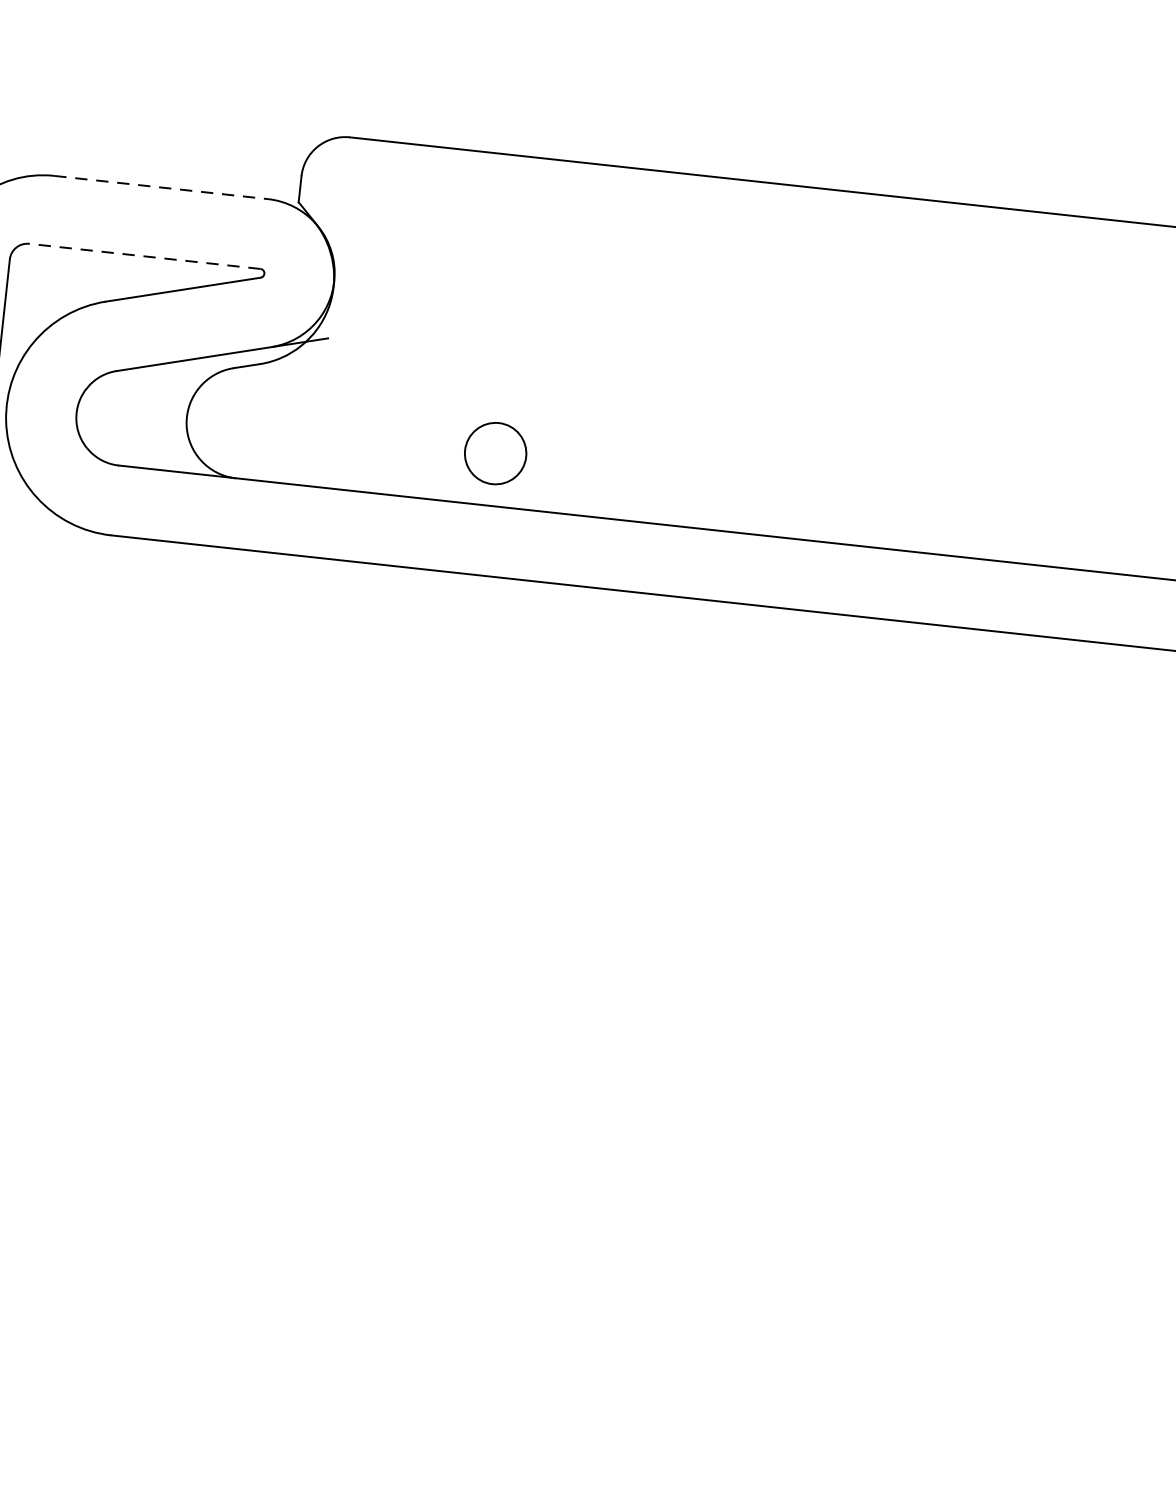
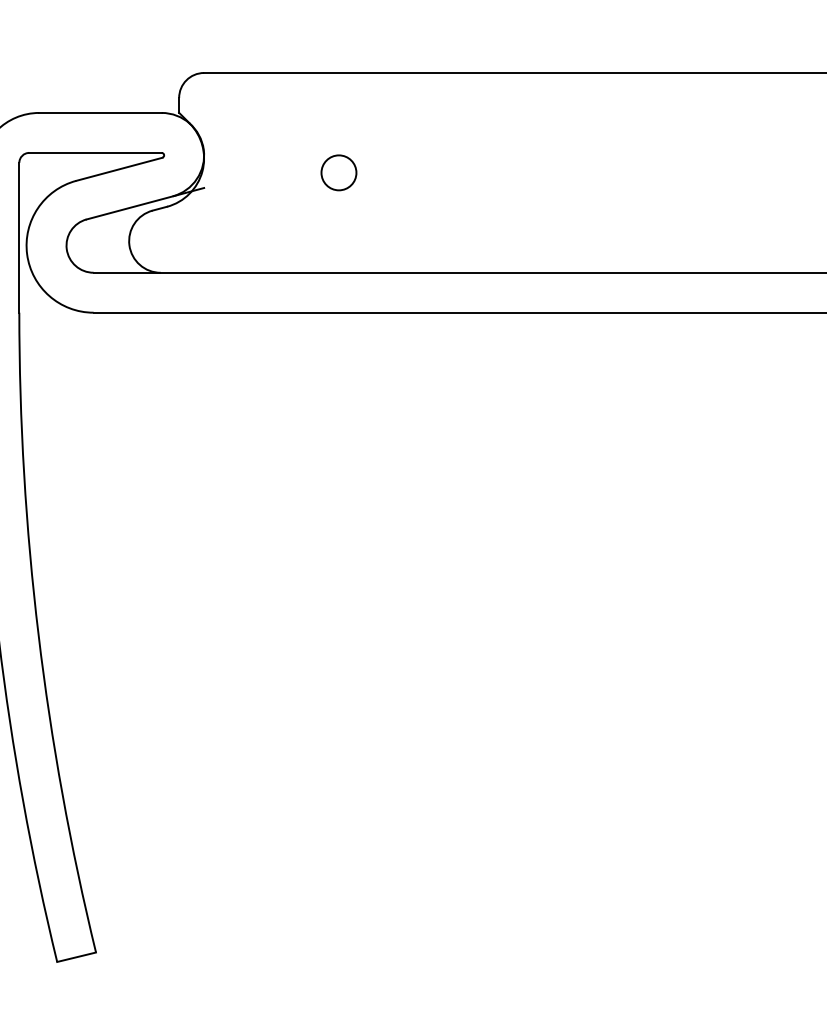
line: (161, 186) -> (100, 112), dashed -> solid
line: (144, 255) -> (95, 152), dashed -> solid
circle: (494, 452) -> (338, 172), moved

